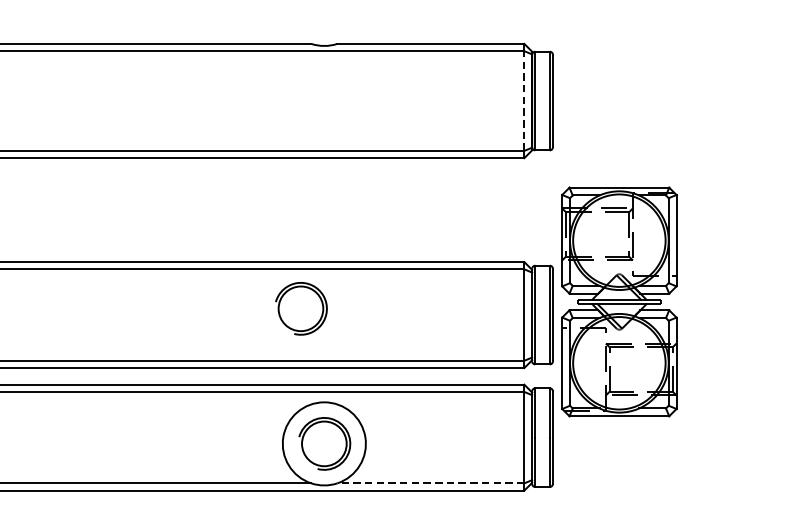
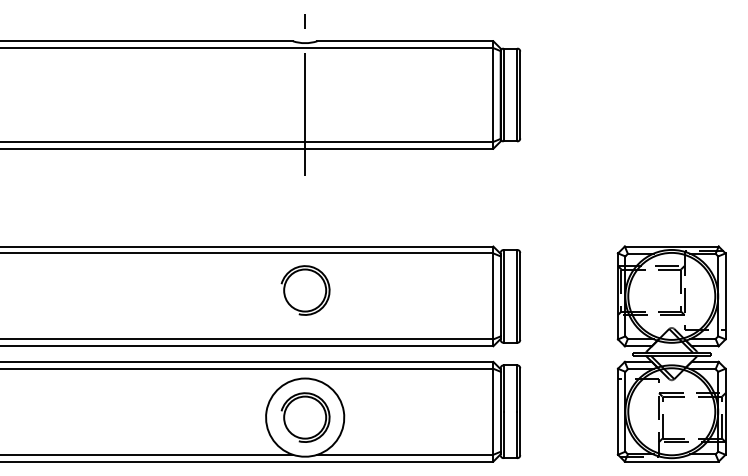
line: (324, 100) -> (305, 94), added
line: (524, 101) -> (493, 95), dashed -> solid
part: (619, 301) -> (671, 353), moved
part: (301, 308) -> (305, 290), moved
line: (430, 483) -> (405, 454), dashed -> solid

